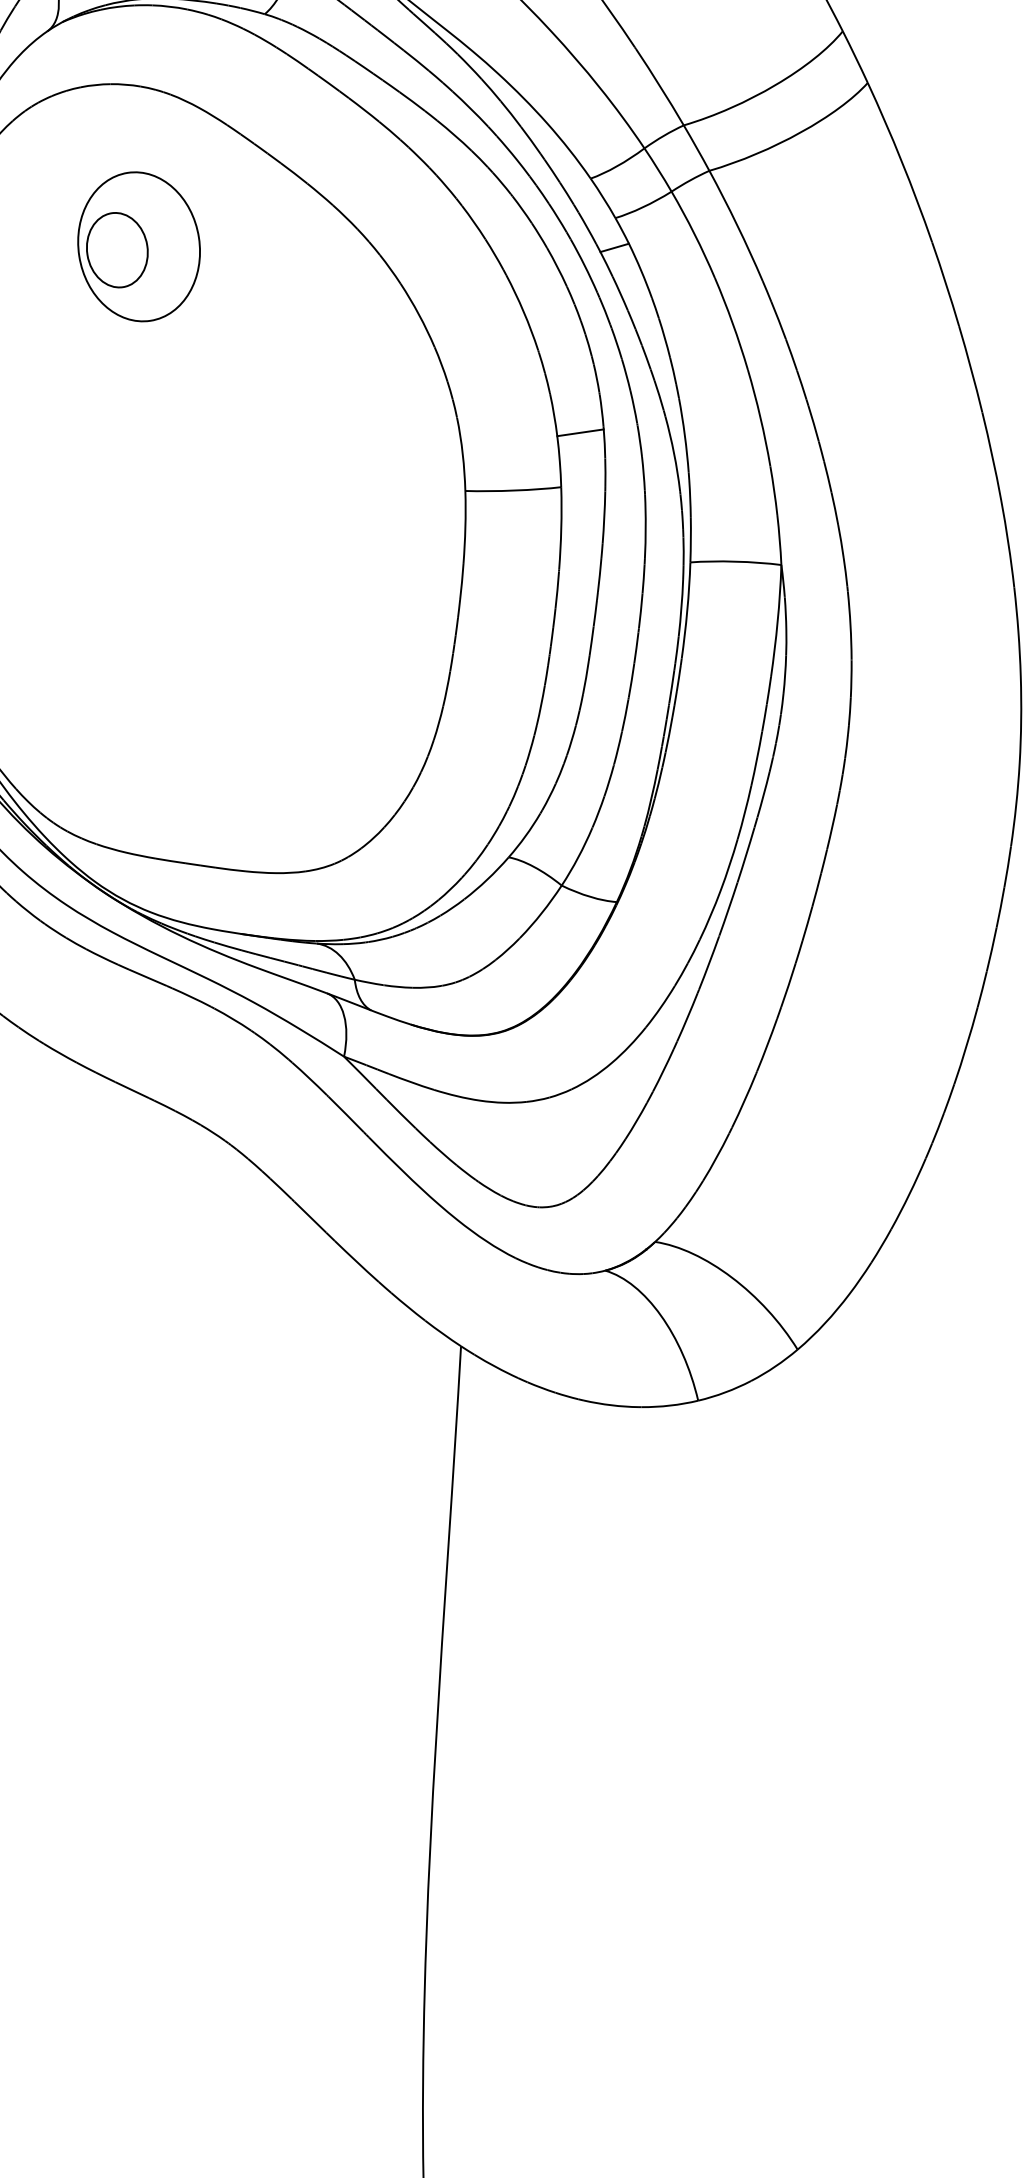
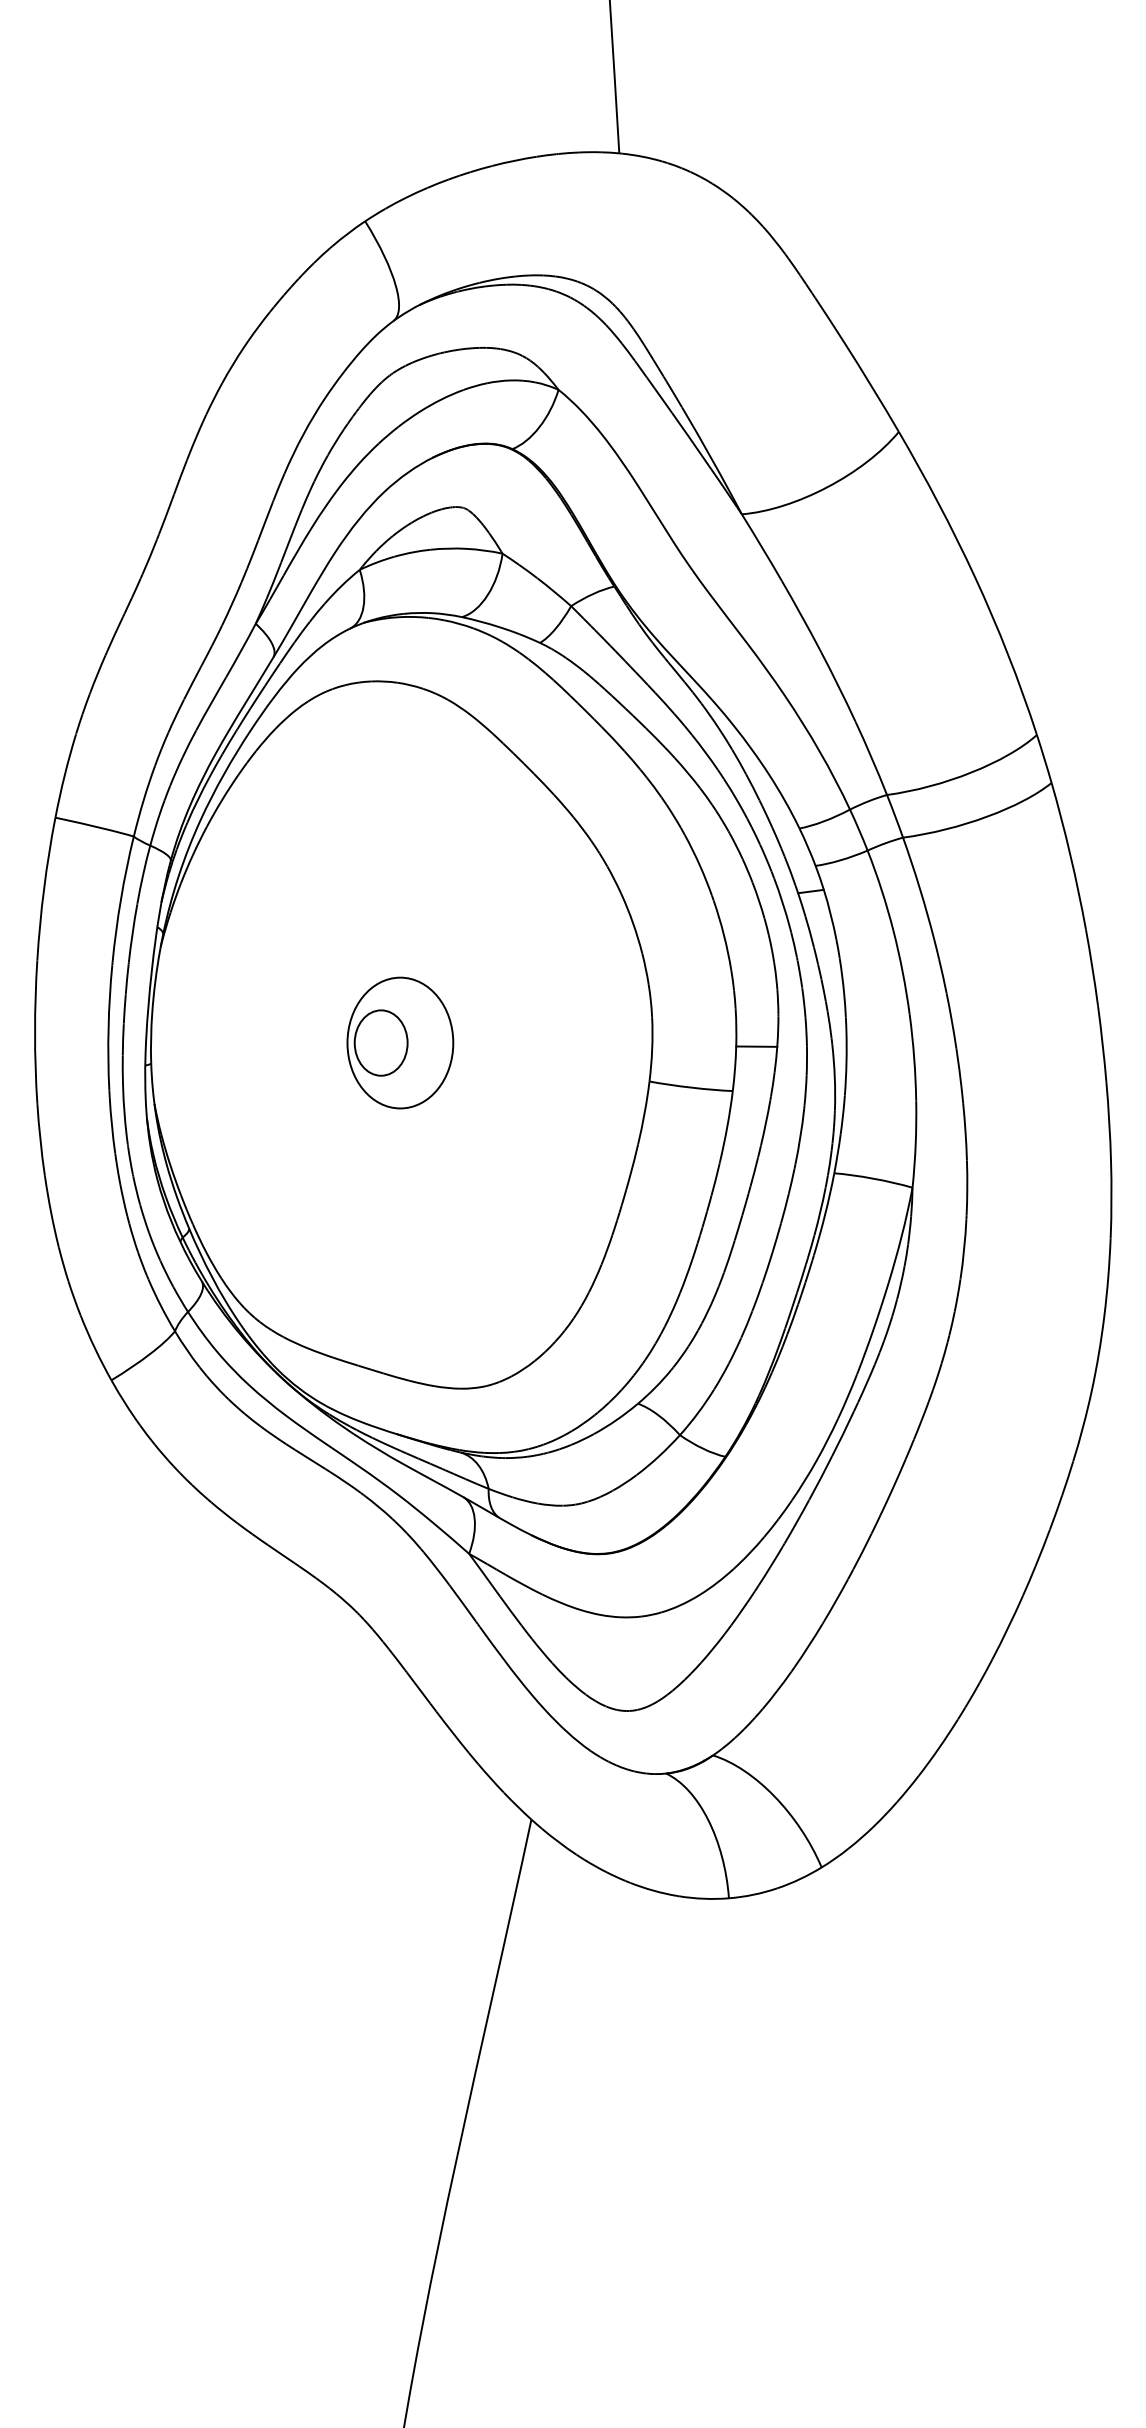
part: (139, 246) -> (400, 1042), moved

